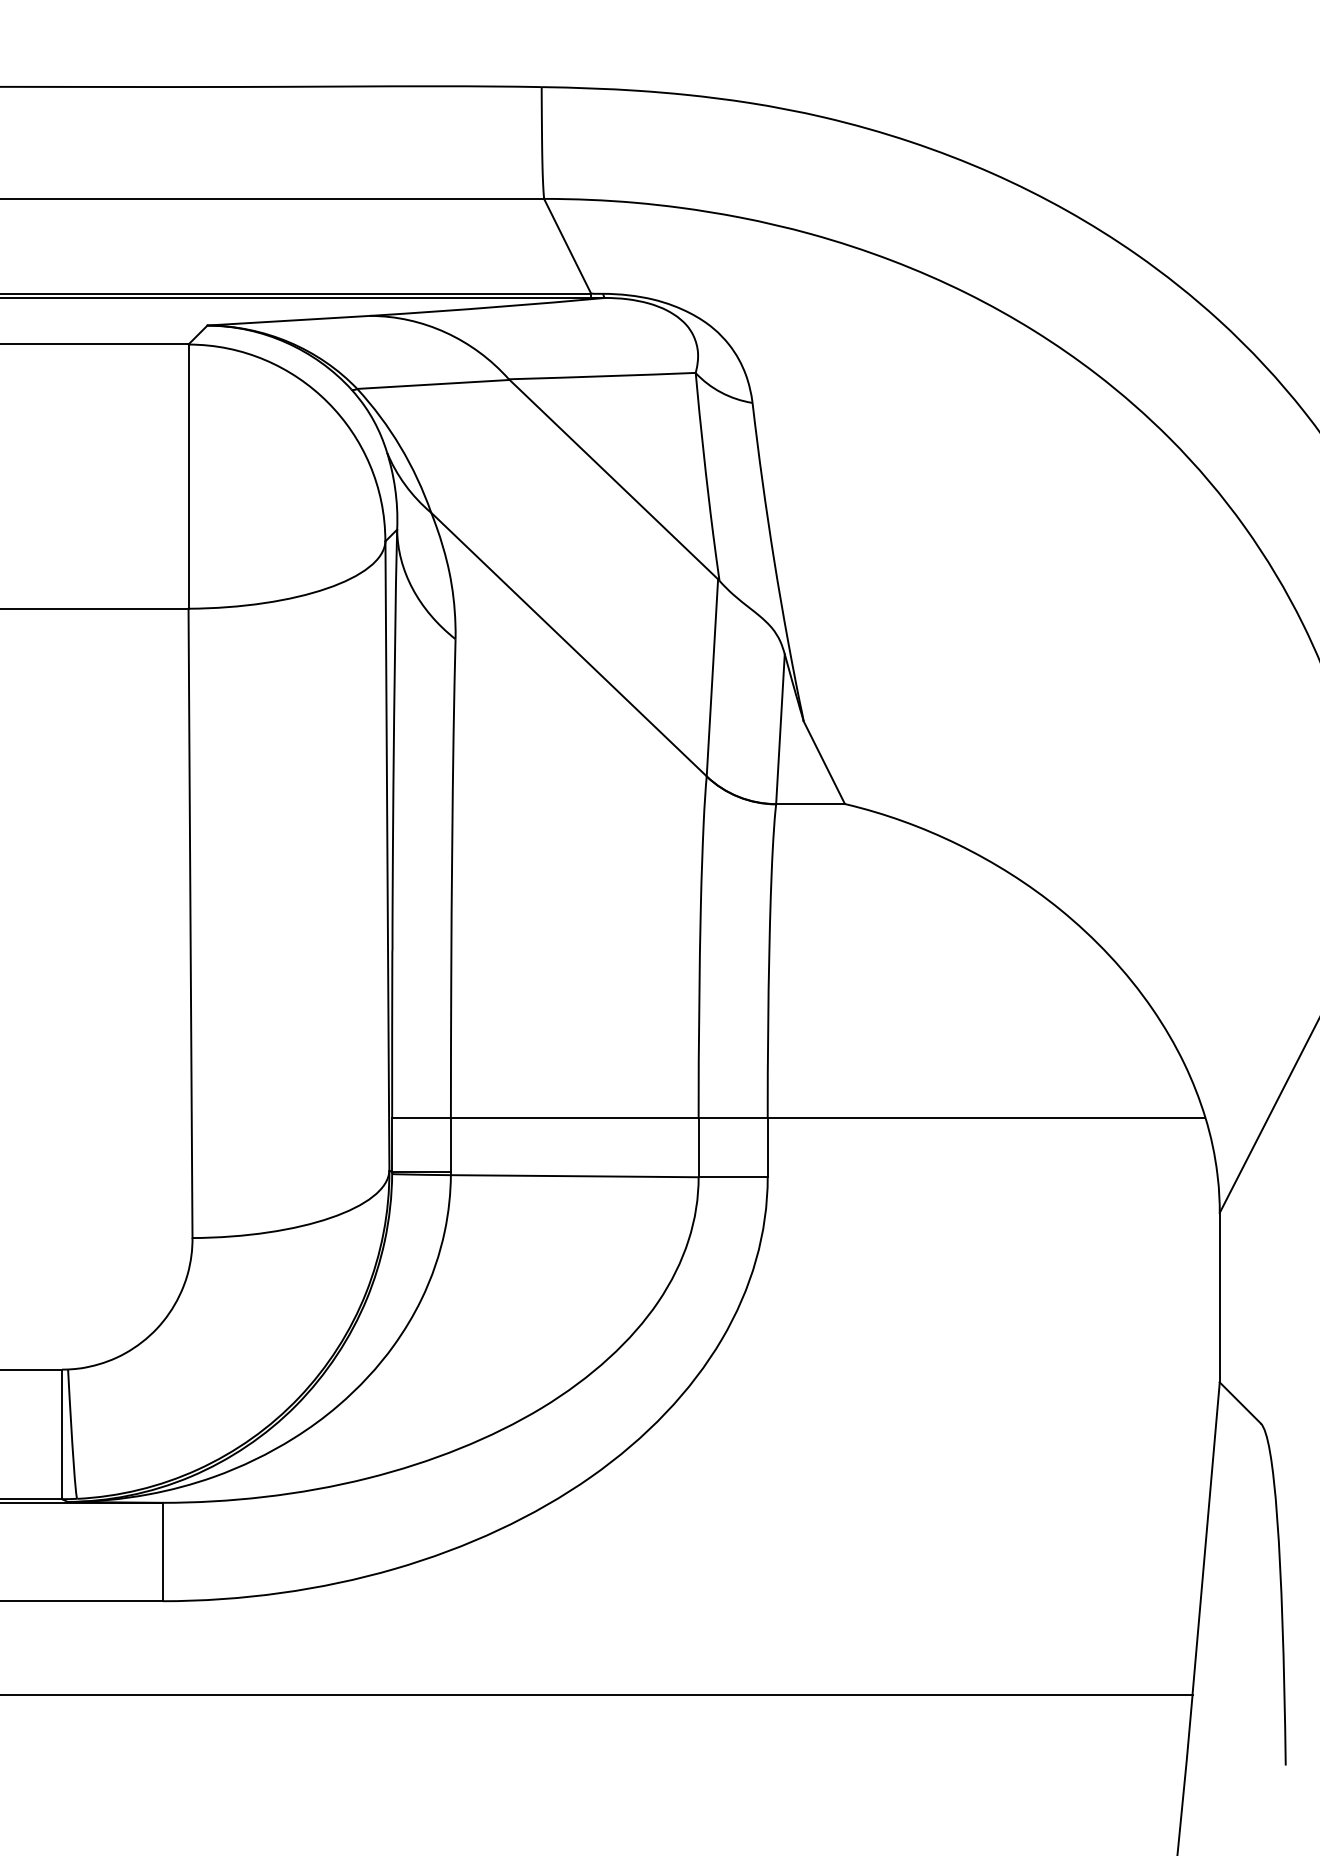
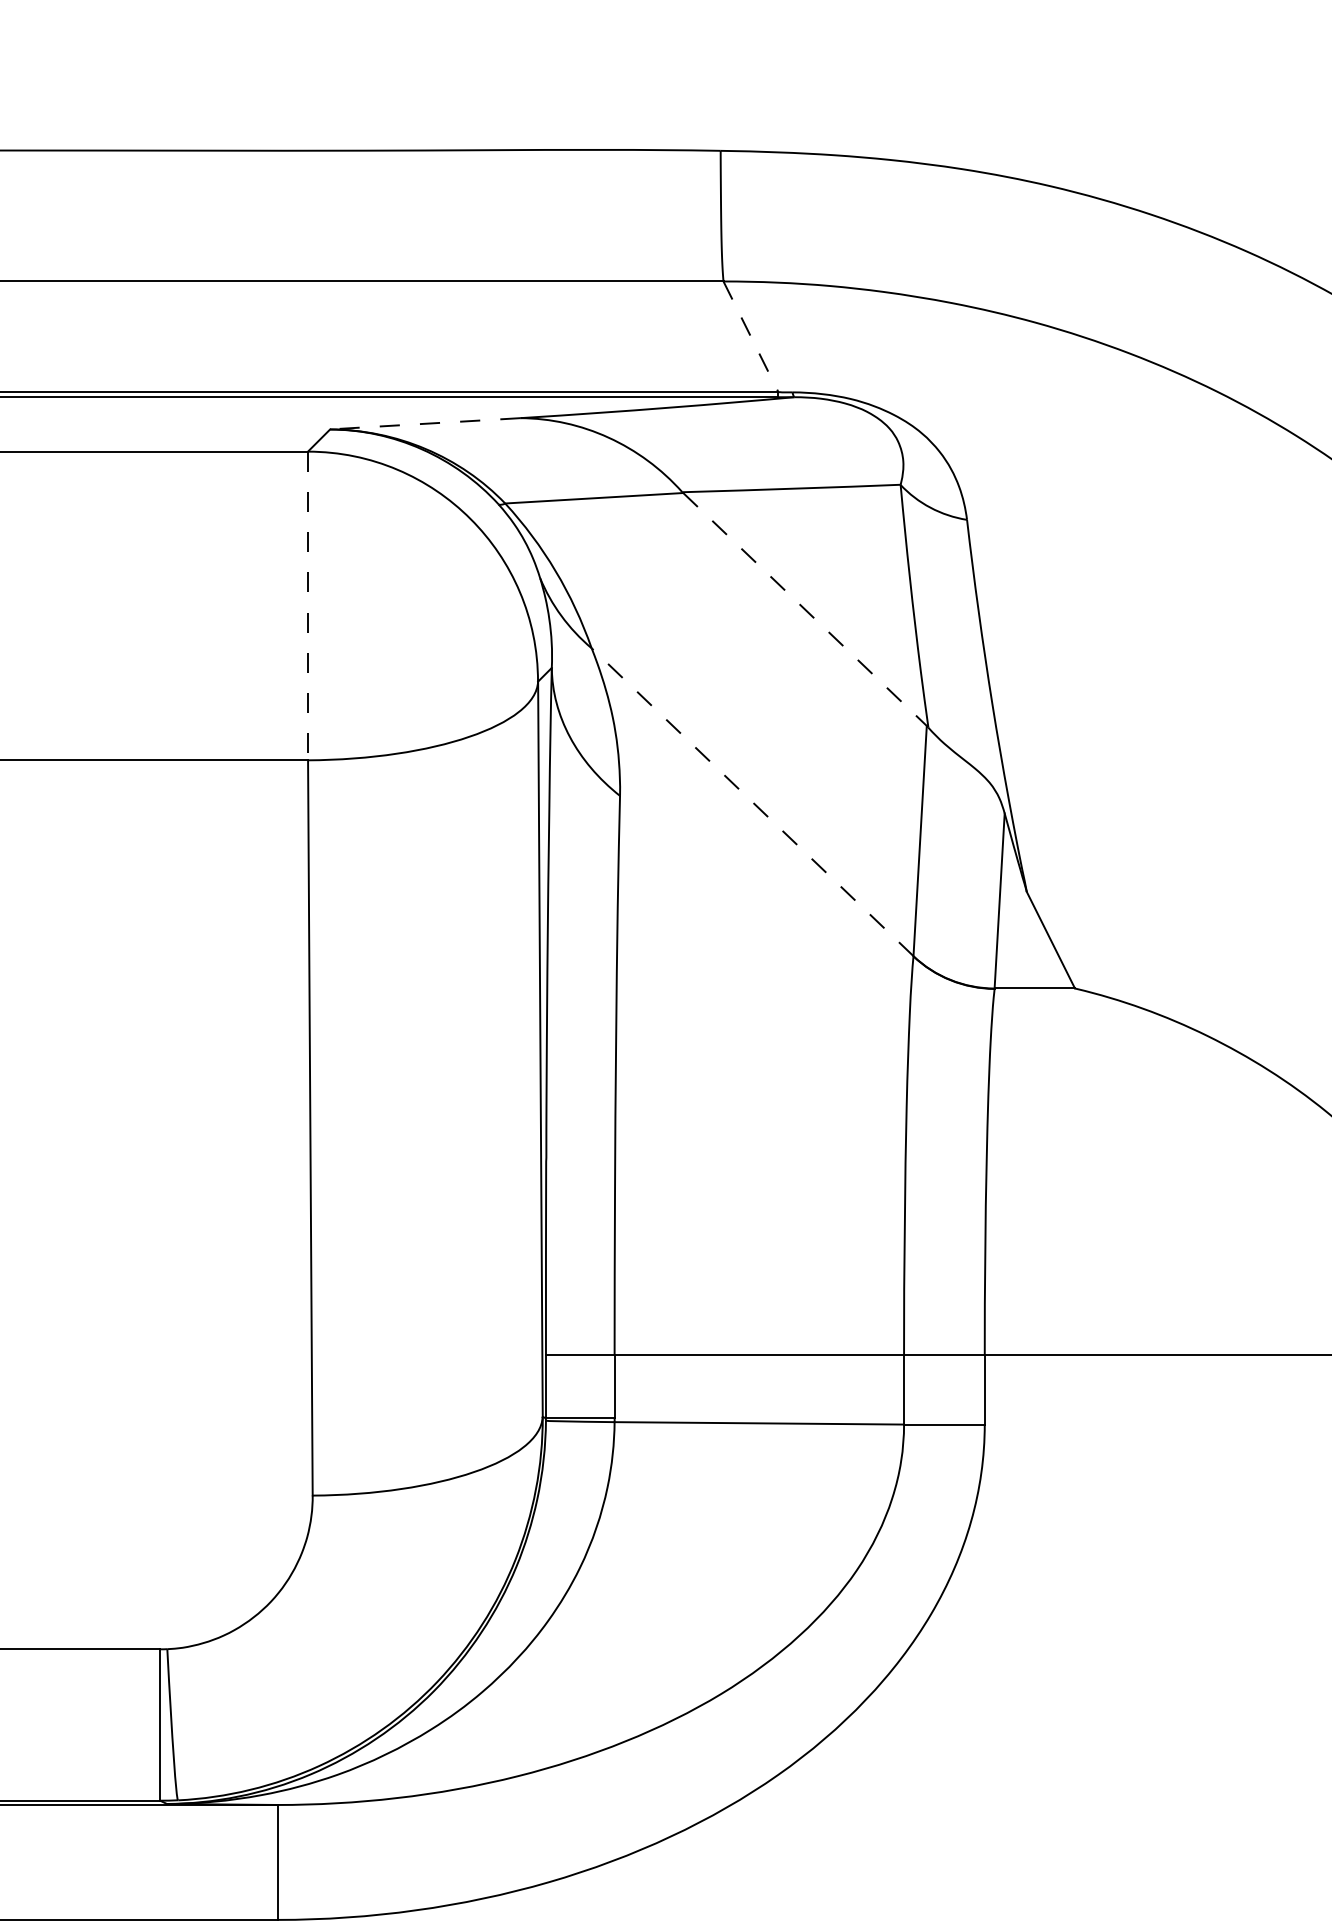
line: (567, 246) -> (750, 337), solid -> dashed
line: (288, 320) -> (424, 423), solid -> dashed
line: (188, 477) -> (308, 606), solid -> dashed
line: (614, 479) -> (805, 609), solid -> dashed
line: (569, 644) -> (753, 802), solid -> dashed

